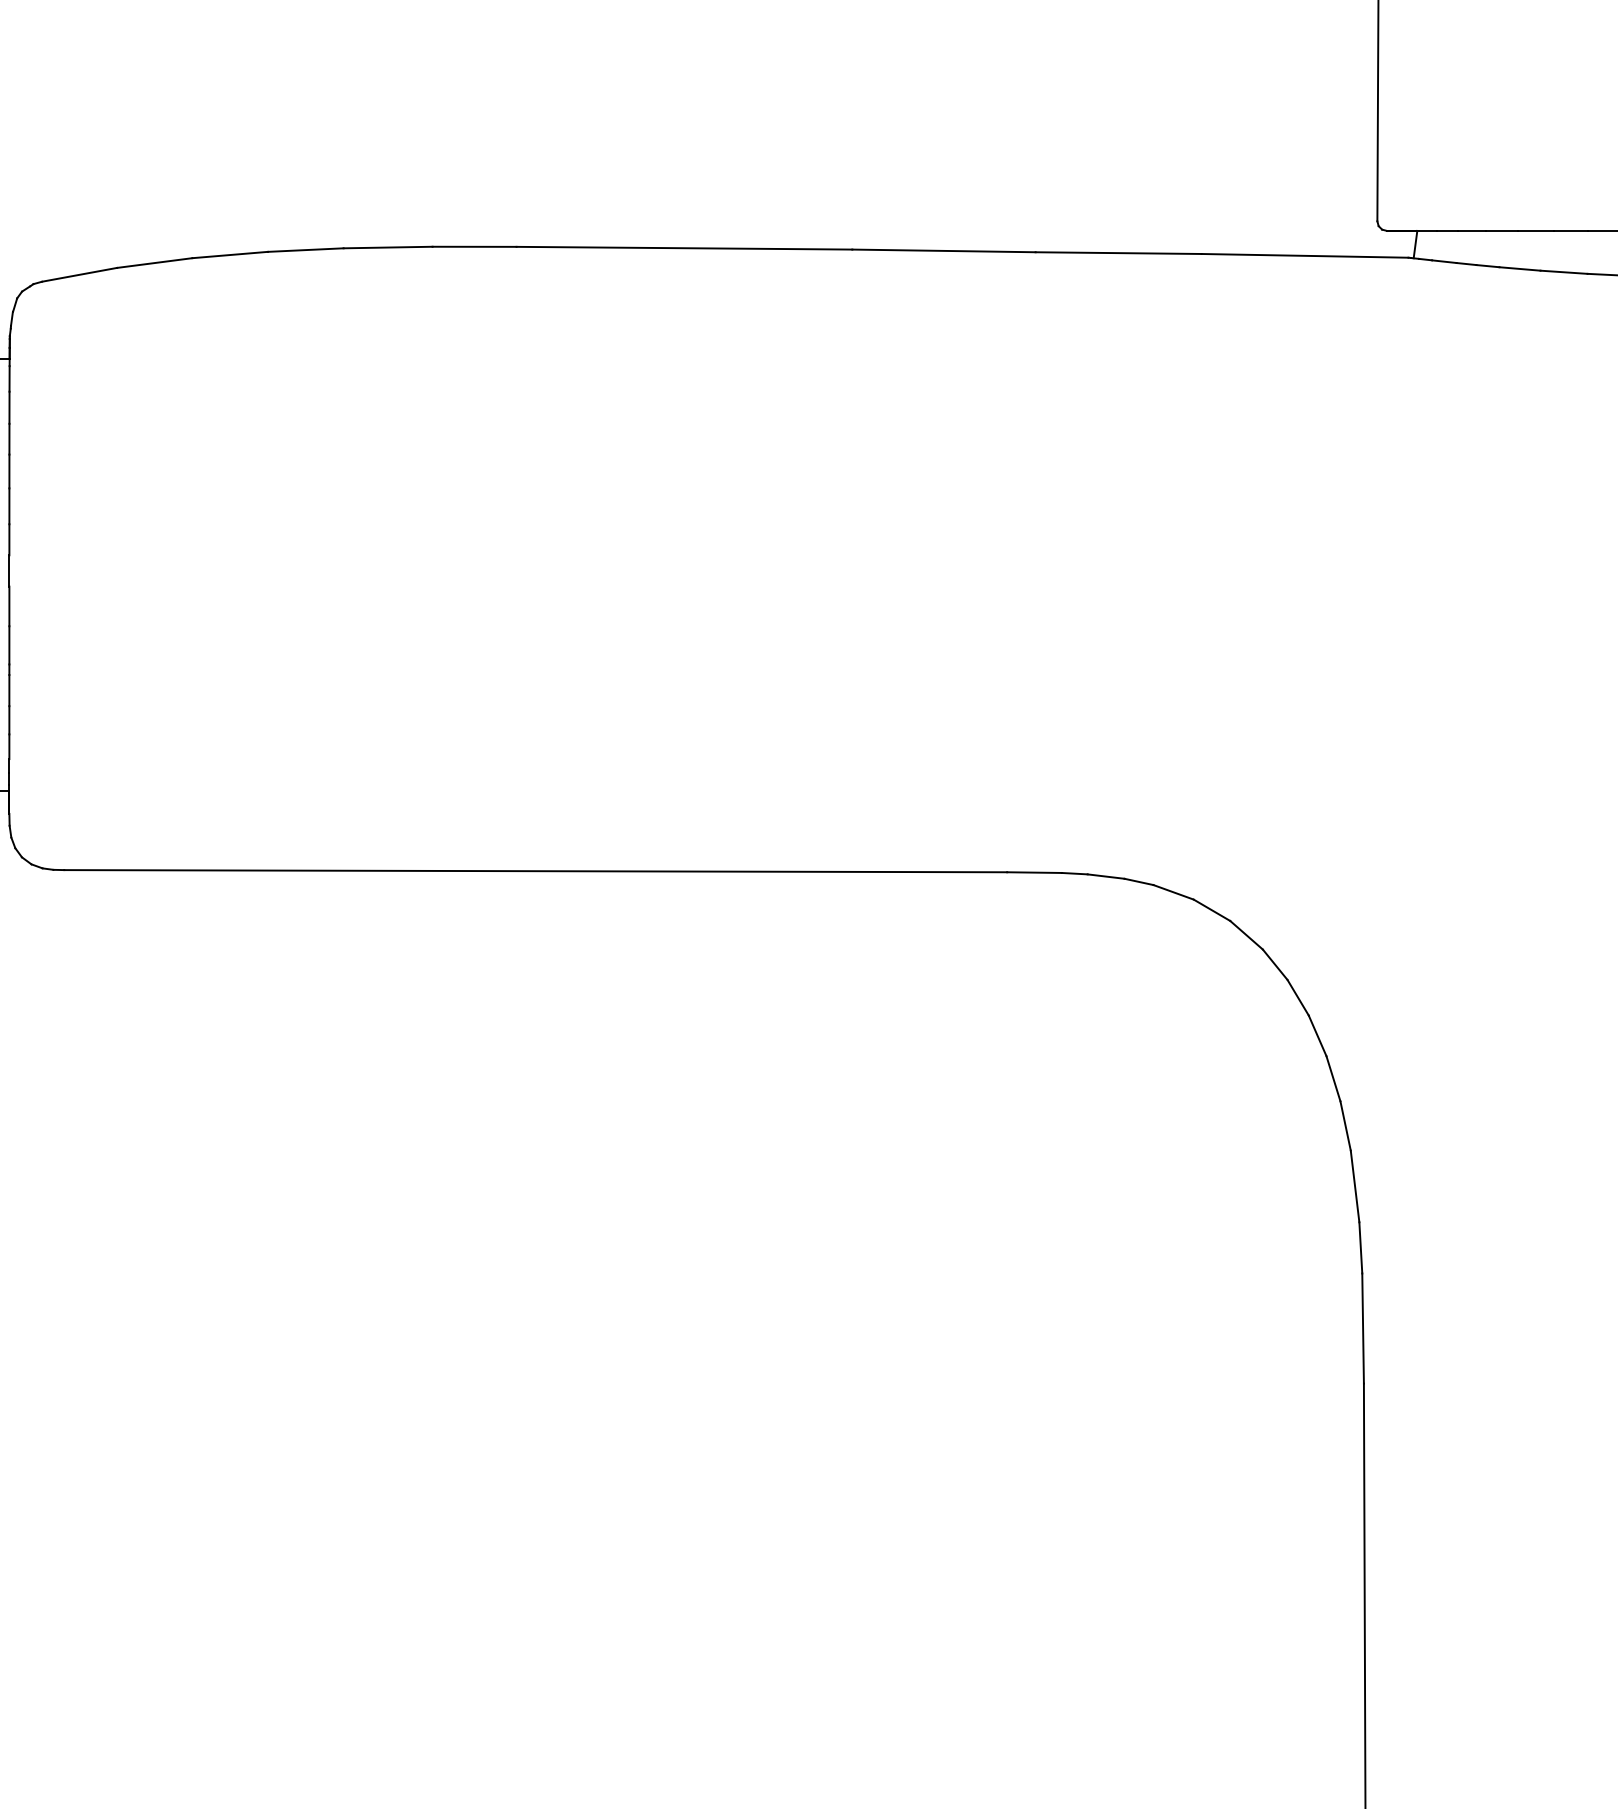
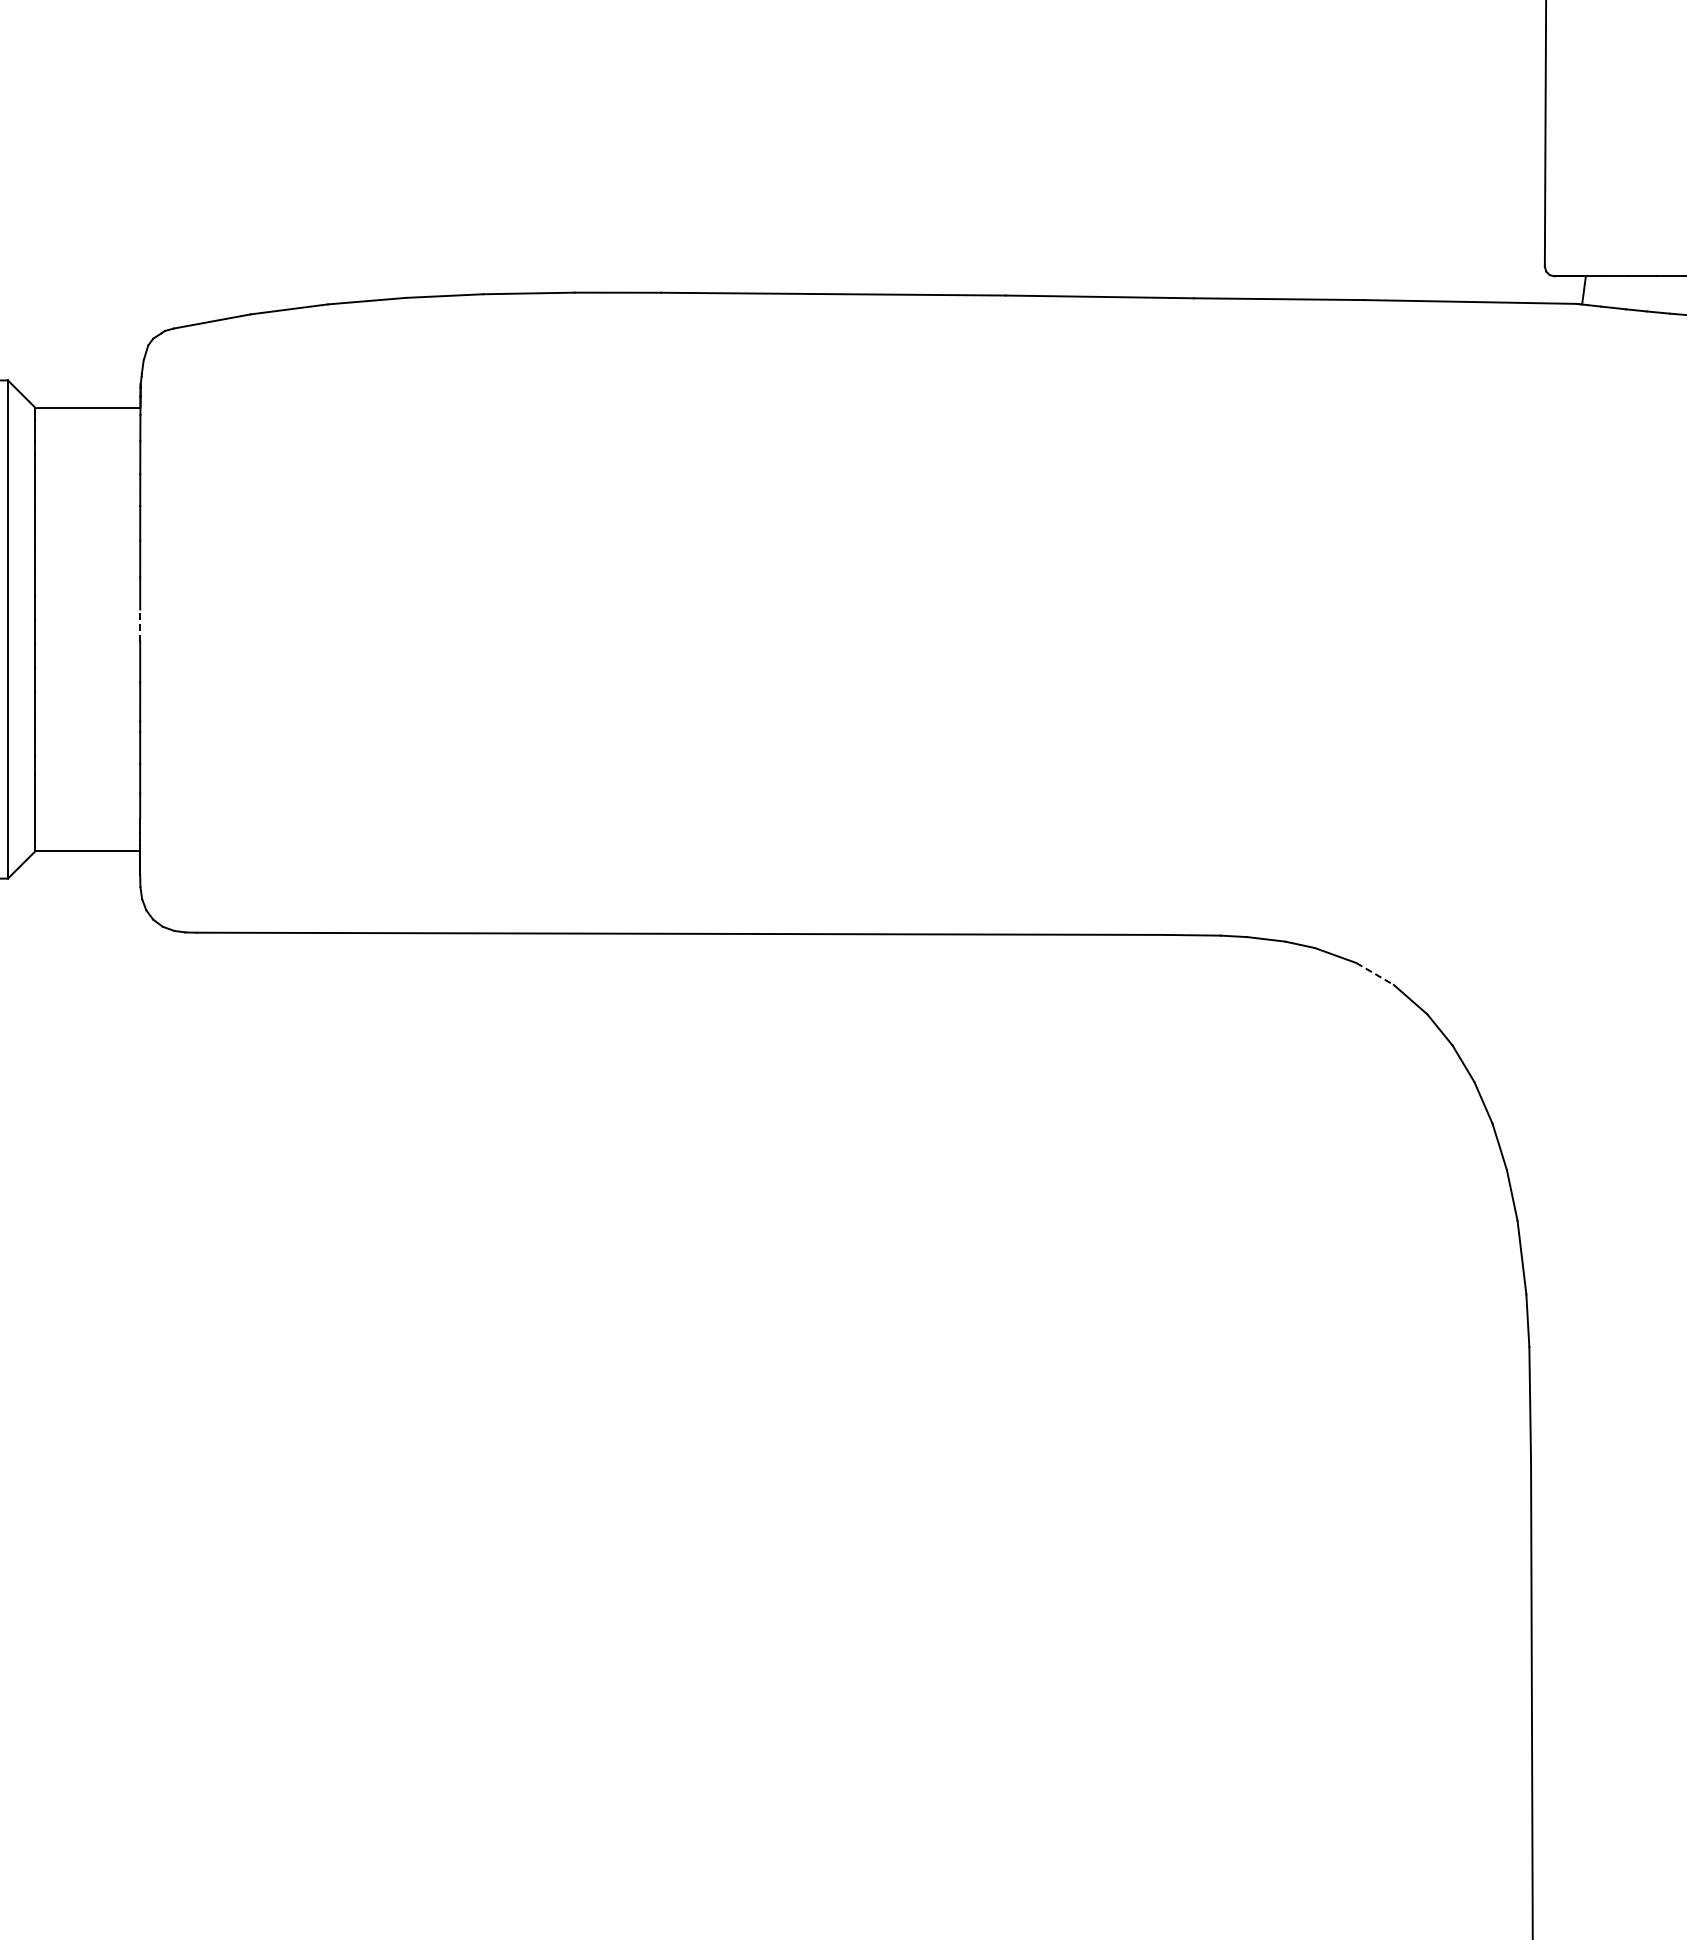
line: (9, 570) -> (140, 625), solid -> dashed
line: (1212, 909) -> (1375, 973), solid -> dashed

